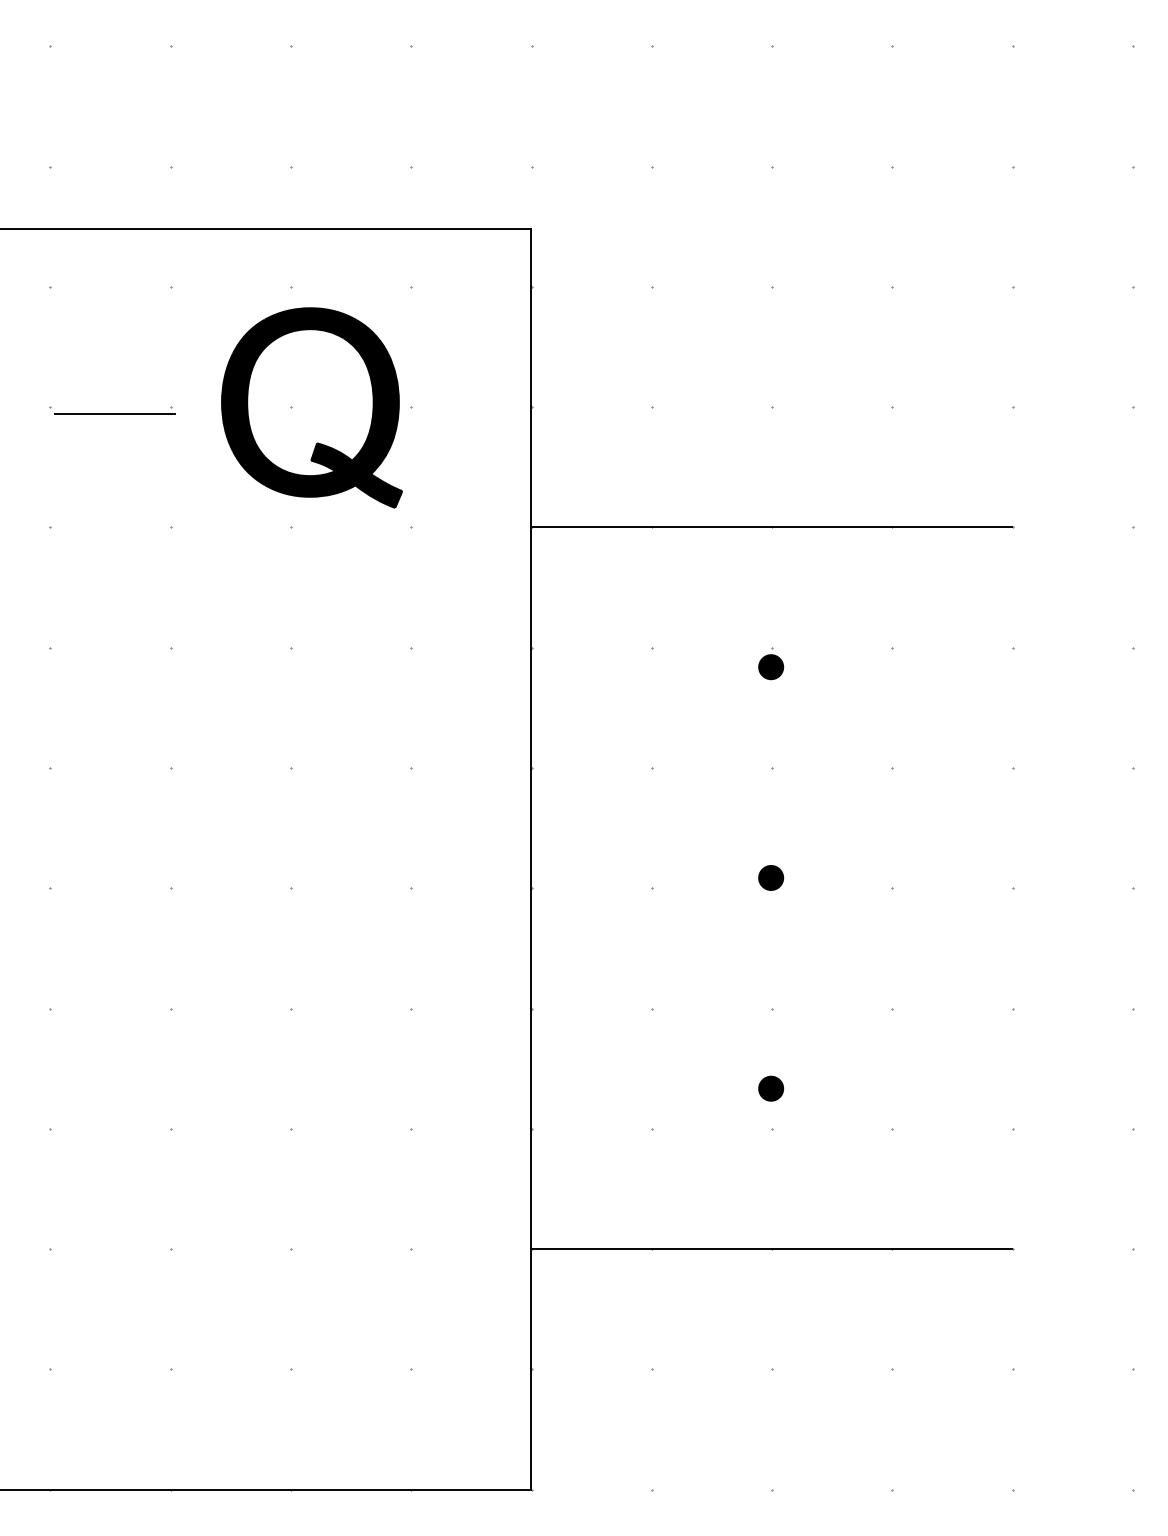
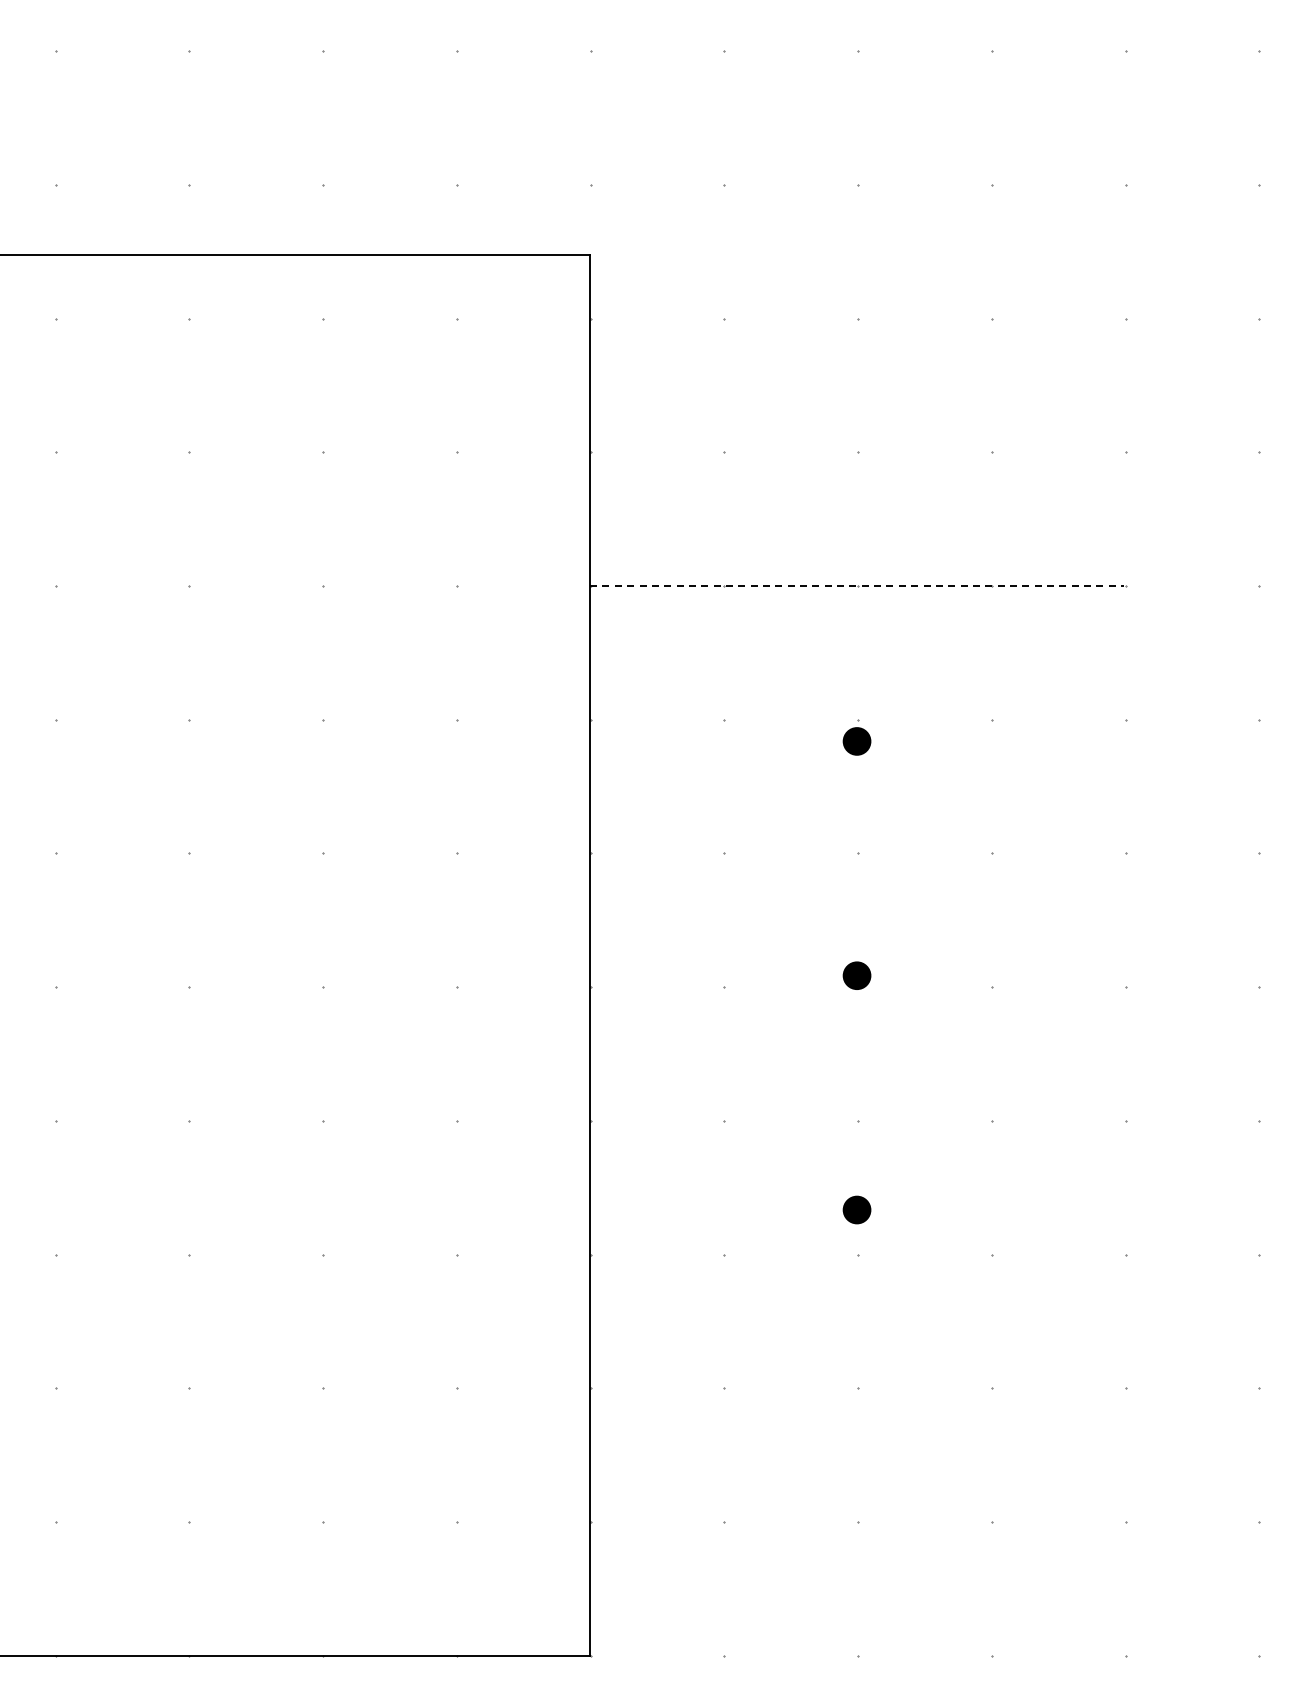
part: (311, 408) -> (346, 453), removed
line: (114, 414) -> (127, 460), removed
line: (771, 527) -> (857, 586), solid -> dashed
line: (771, 1249) -> (857, 1388), removed

